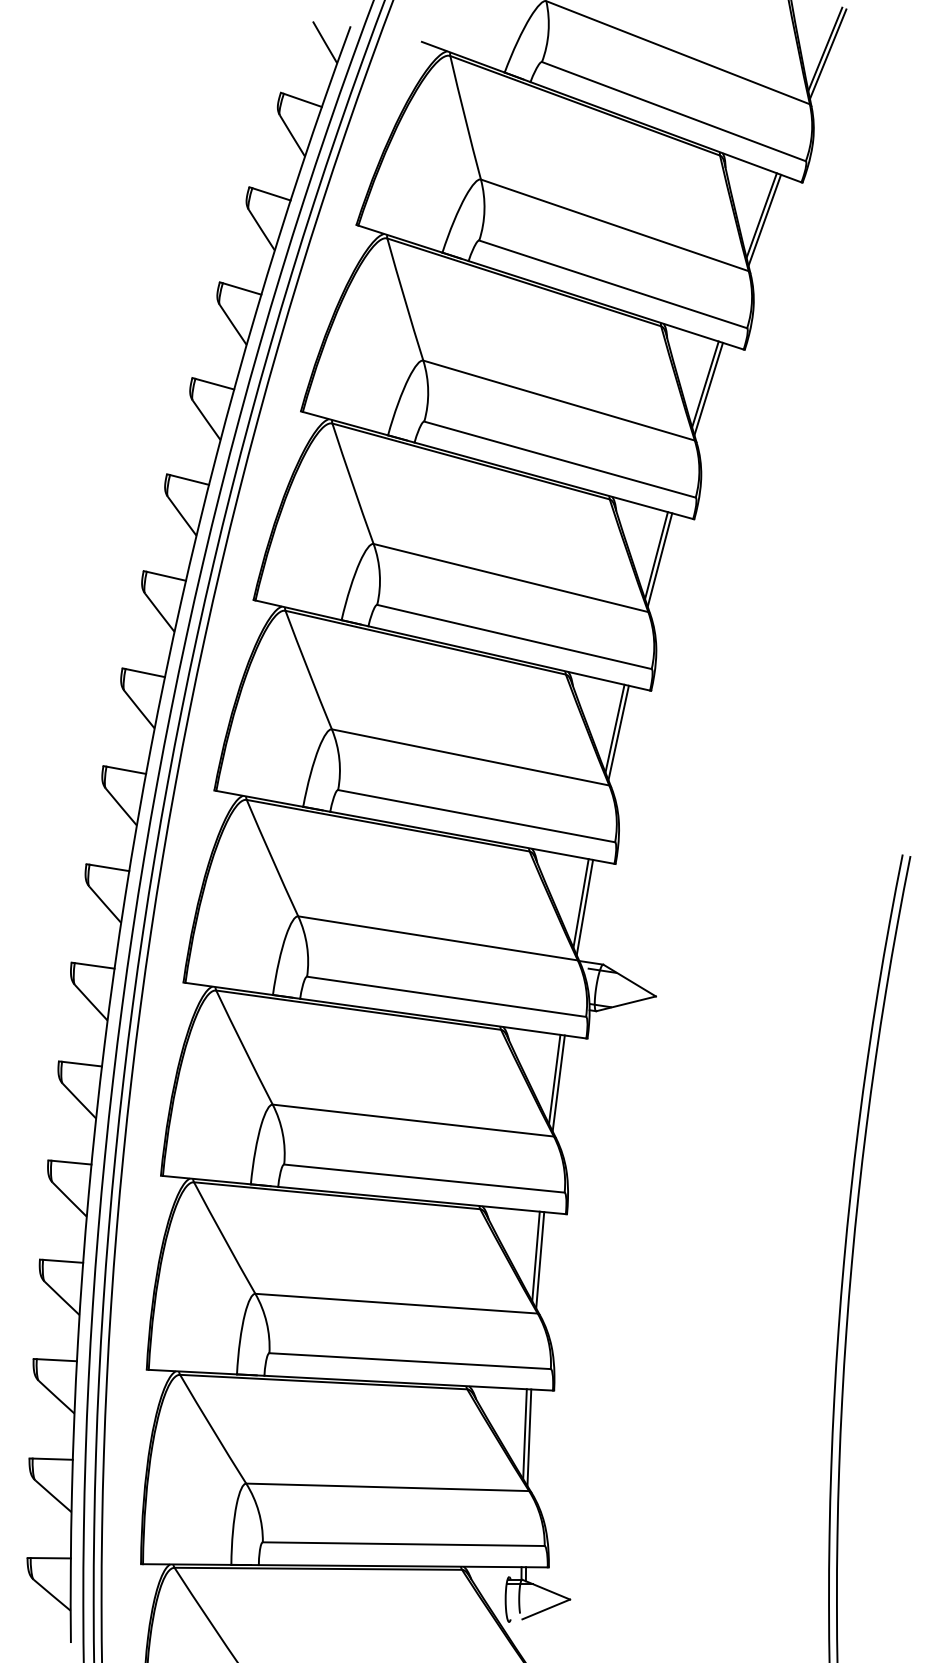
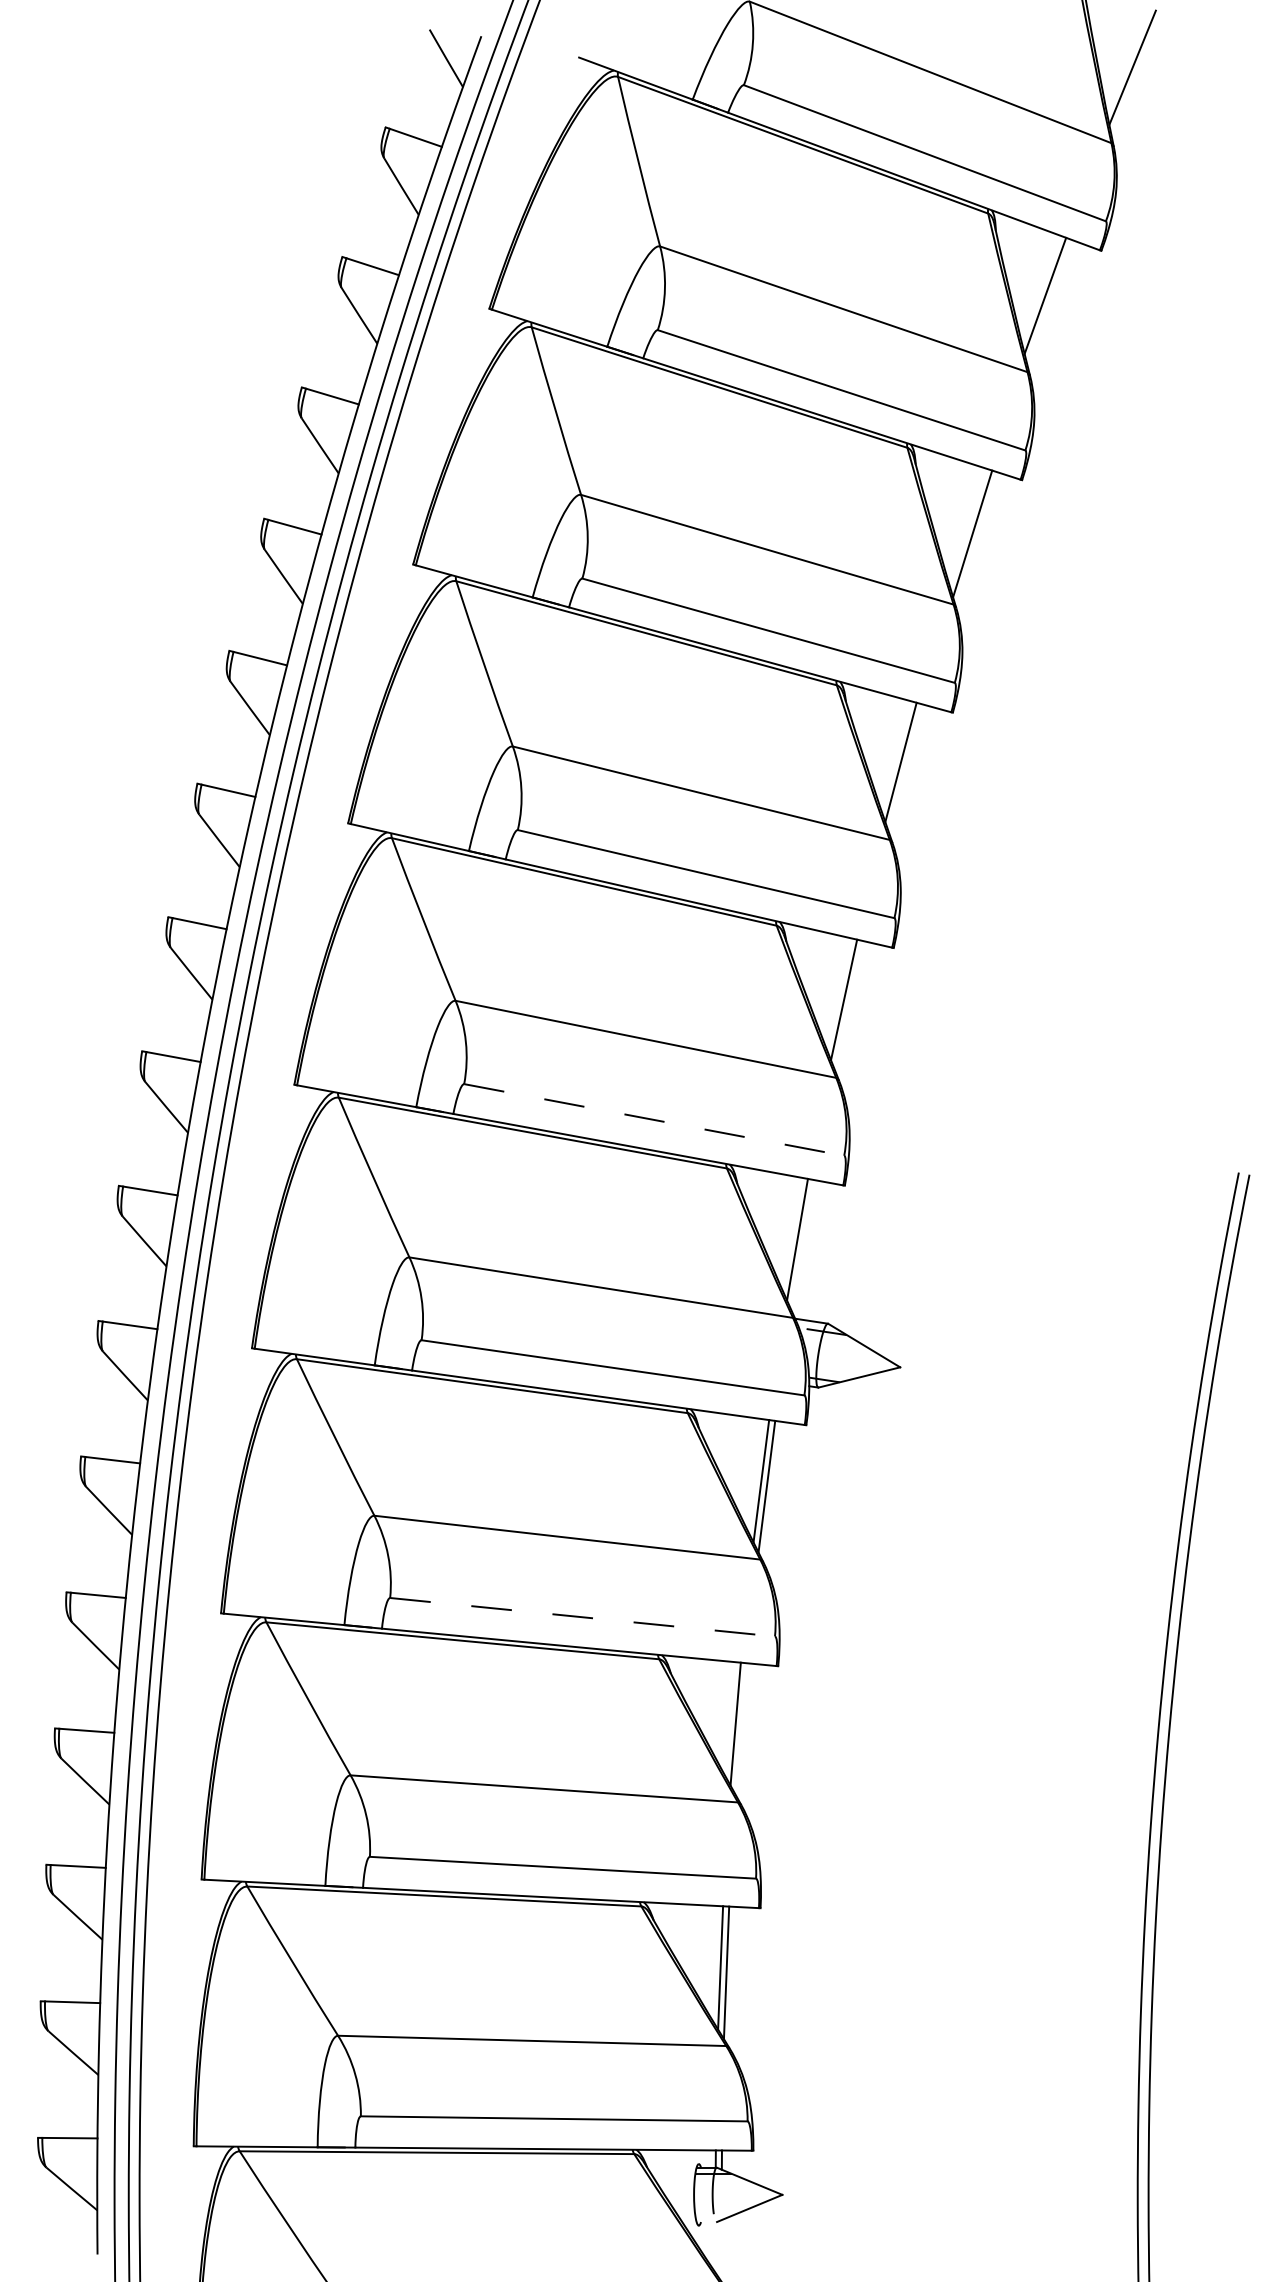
line: (828, 54) -> (1136, 74), removed
line: (764, 219) -> (1049, 301), removed
line: (704, 384) -> (967, 527), removed
line: (659, 560) -> (905, 768), removed
line: (618, 732) -> (849, 1005), removed
line: (476, 816) -> (654, 1120), solid -> dashed
line: (584, 907) -> (802, 1245), removed
line: (425, 1178) -> (583, 1617), solid -> dashed
line: (539, 1260) -> (740, 1729), removed

